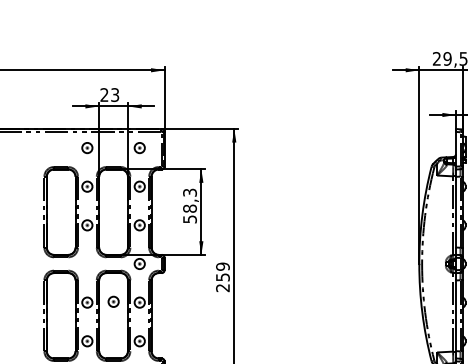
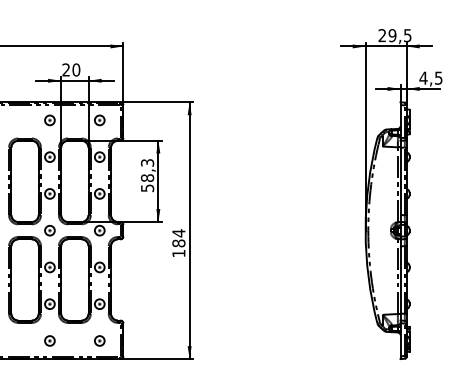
text: (115, 94) -> (76, 69), 23 -> 20
text: (222, 277) -> (178, 243), 259 -> 184
part: (113, 301) -> (49, 230), moved

